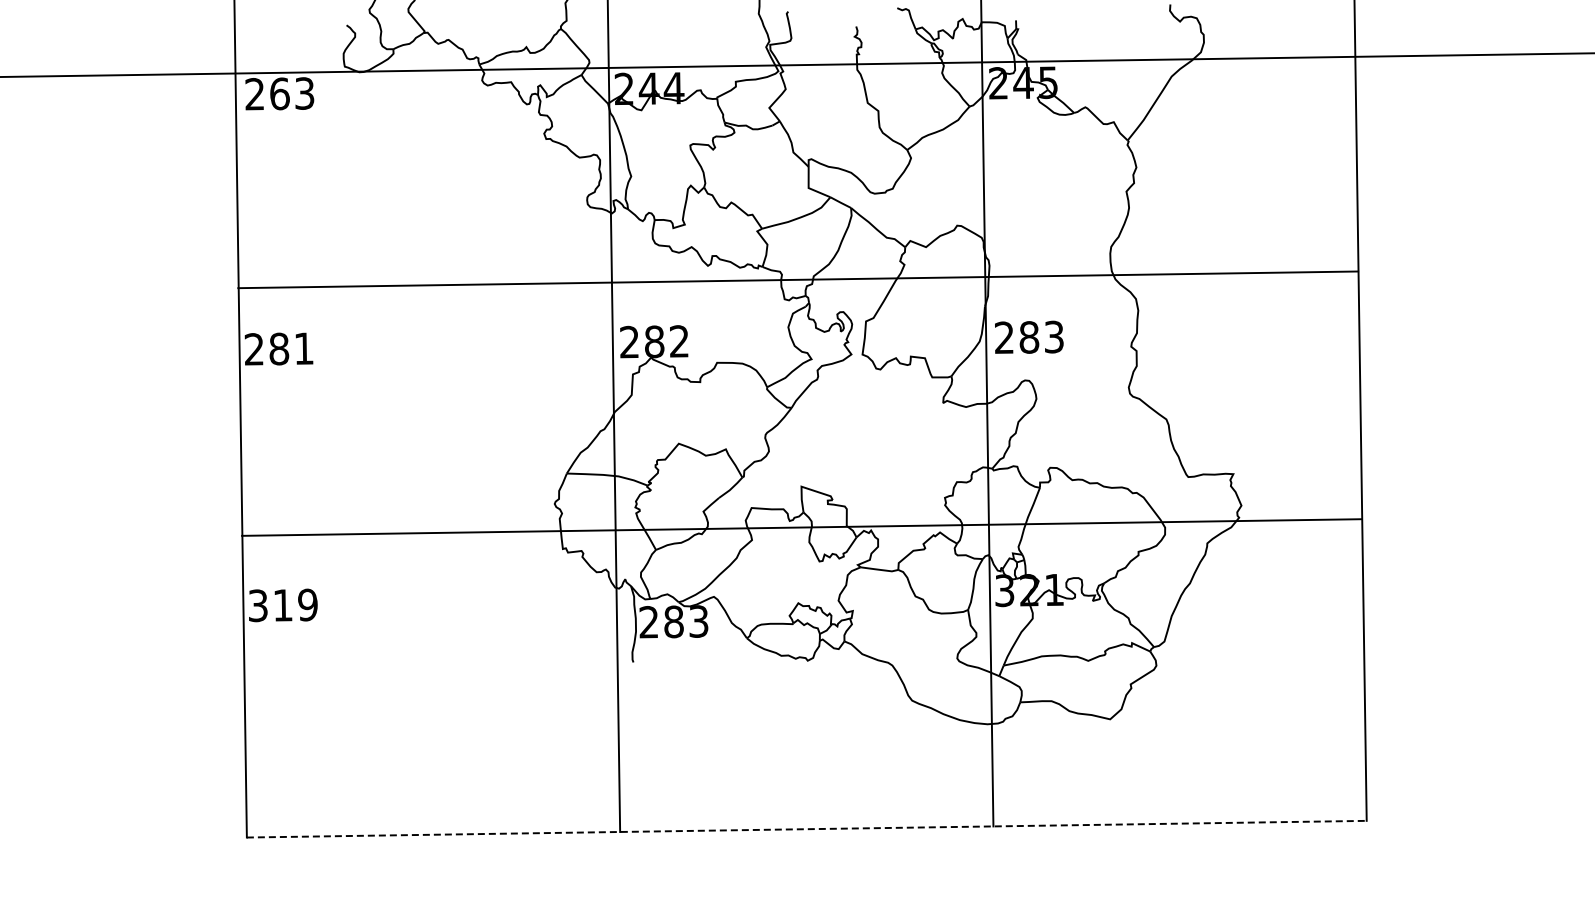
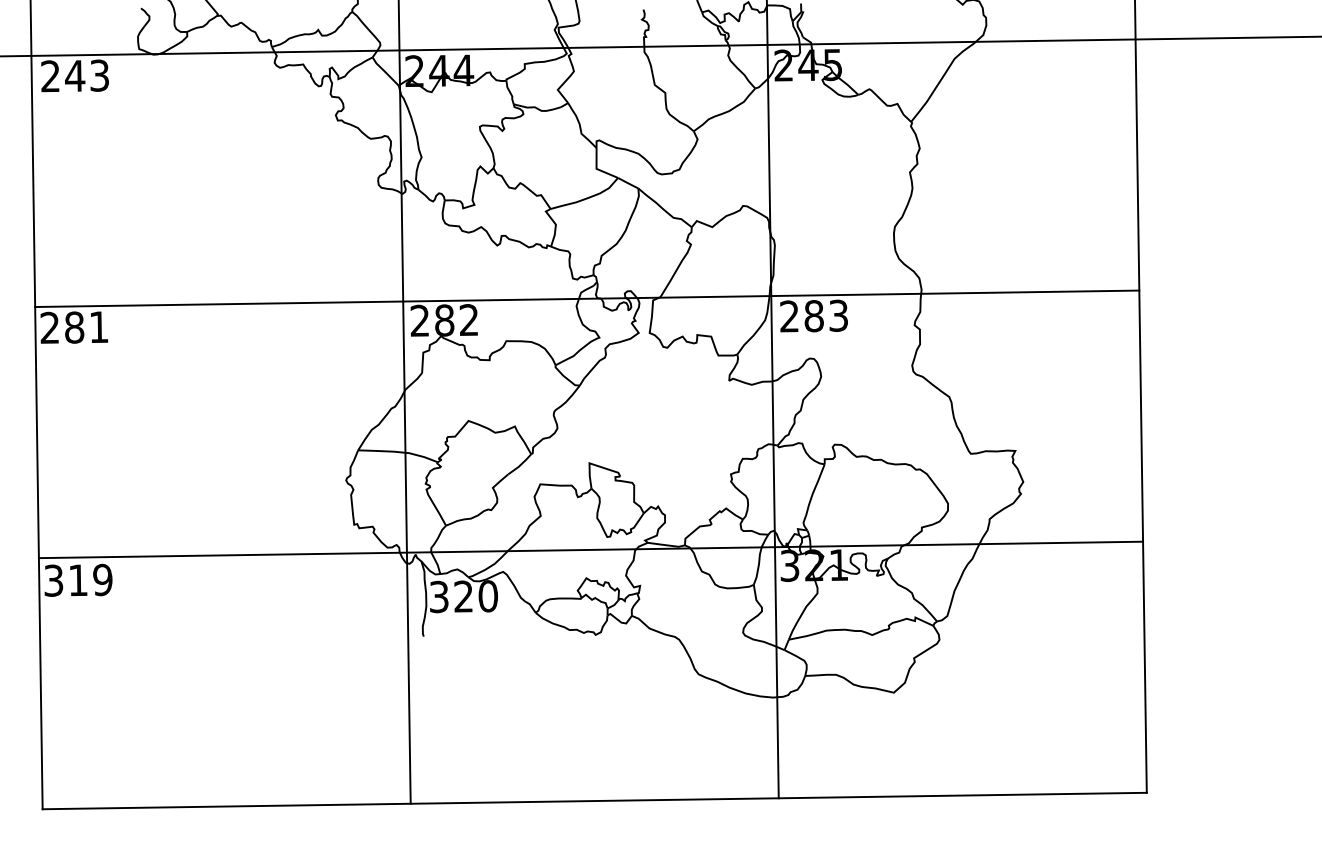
text: (279, 93) -> (74, 75), 263 -> 243
line: (798, 279) -> (587, 298), moved
line: (801, 527) -> (590, 549), moved
text: (673, 621) -> (463, 596), 283 -> 320
line: (806, 829) -> (594, 801), dashed -> solid

